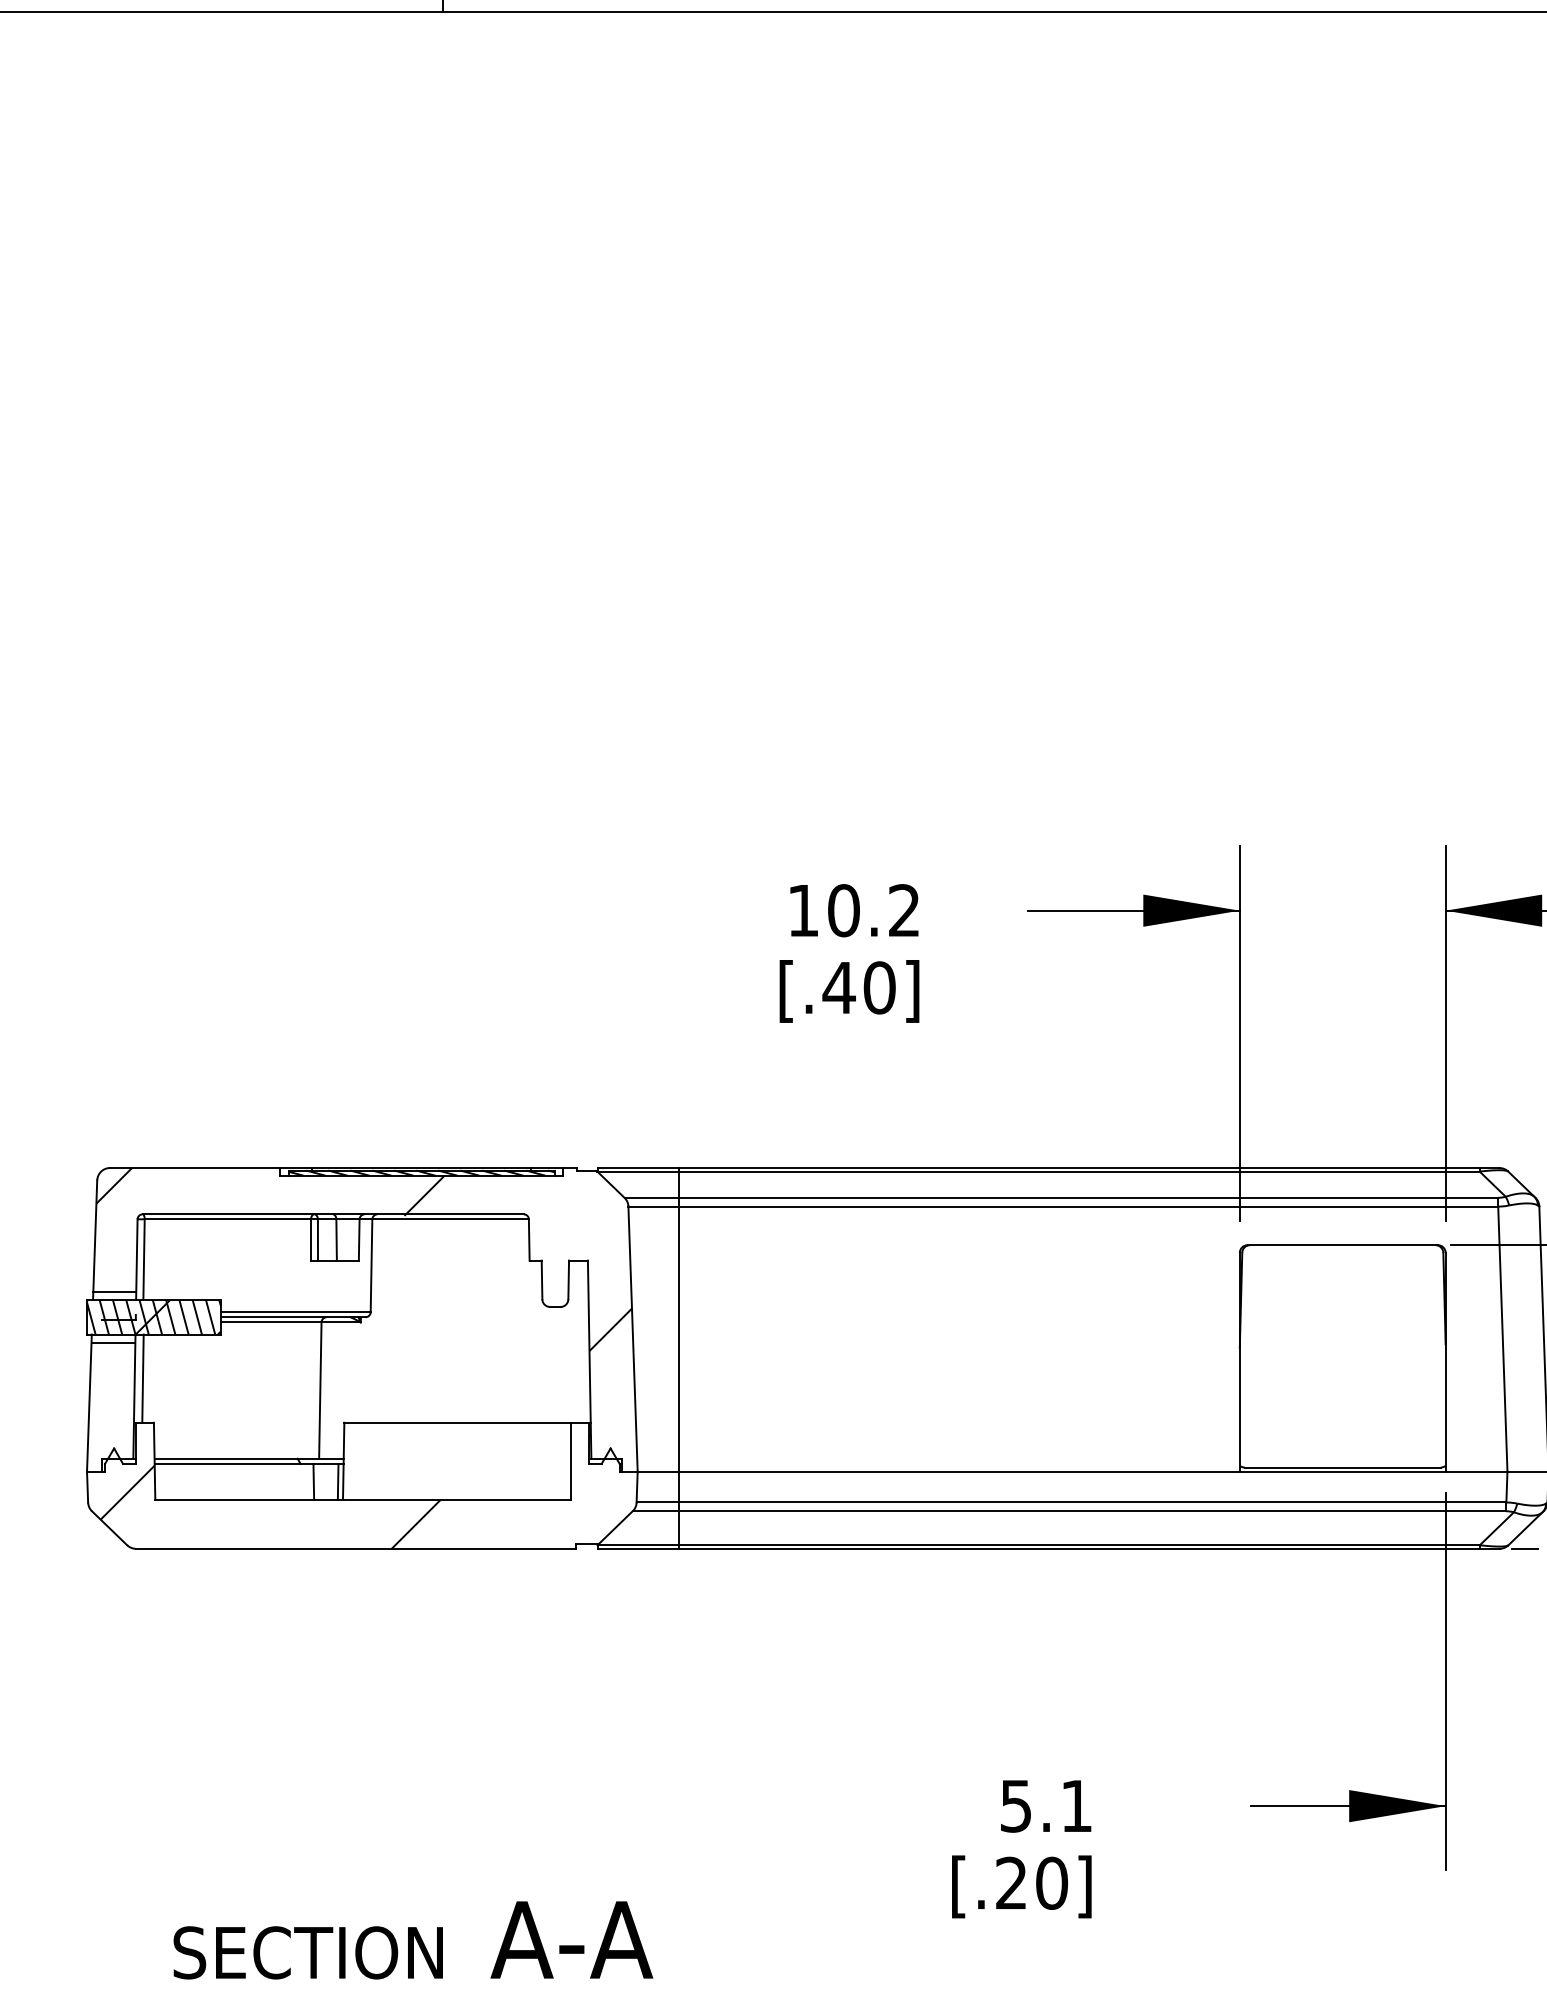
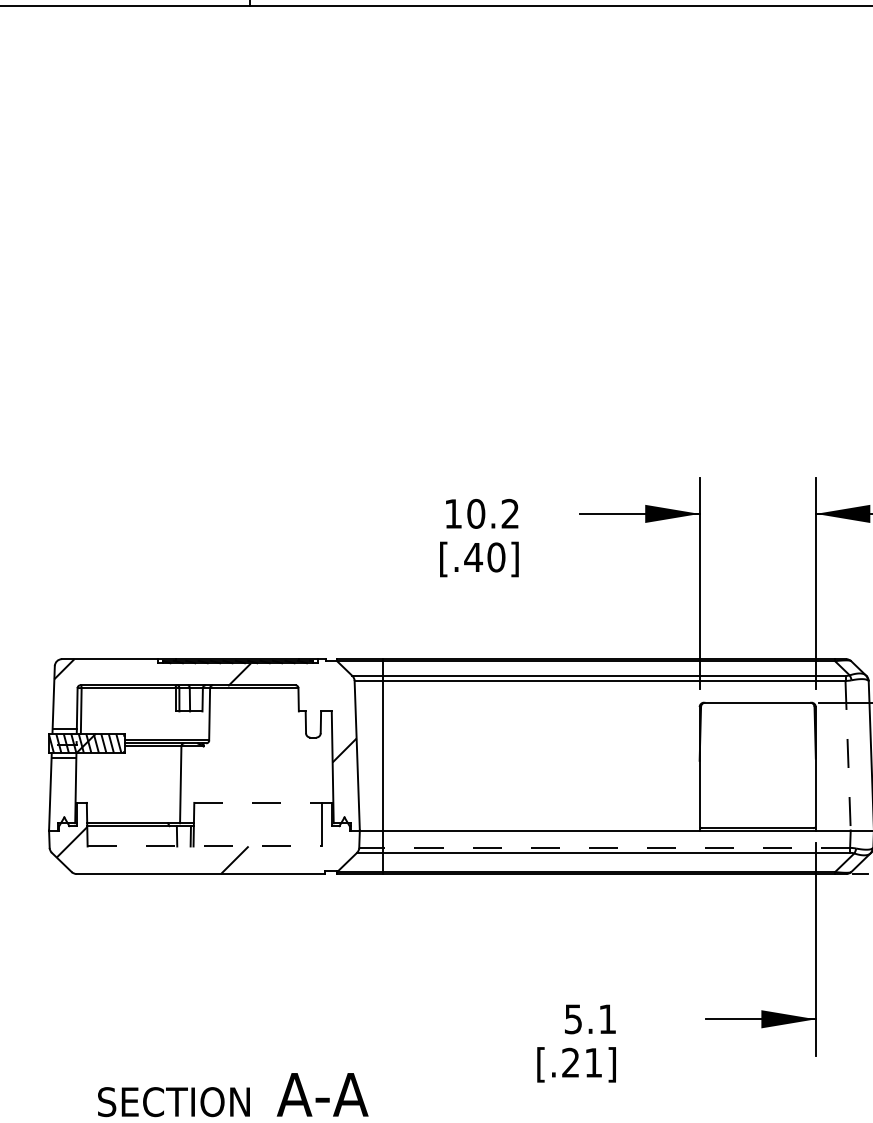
line: (1503, 1338) -> (848, 755), solid -> dashed
line: (142, 1377) -> (80, 777), removed
line: (466, 1422) -> (263, 802), solid -> dashed
line: (364, 1499) -> (205, 846), solid -> dashed
line: (1071, 1501) -> (604, 847), solid -> dashed
text: (1051, 1882) -> (593, 1062), [.20] -> [.21]

